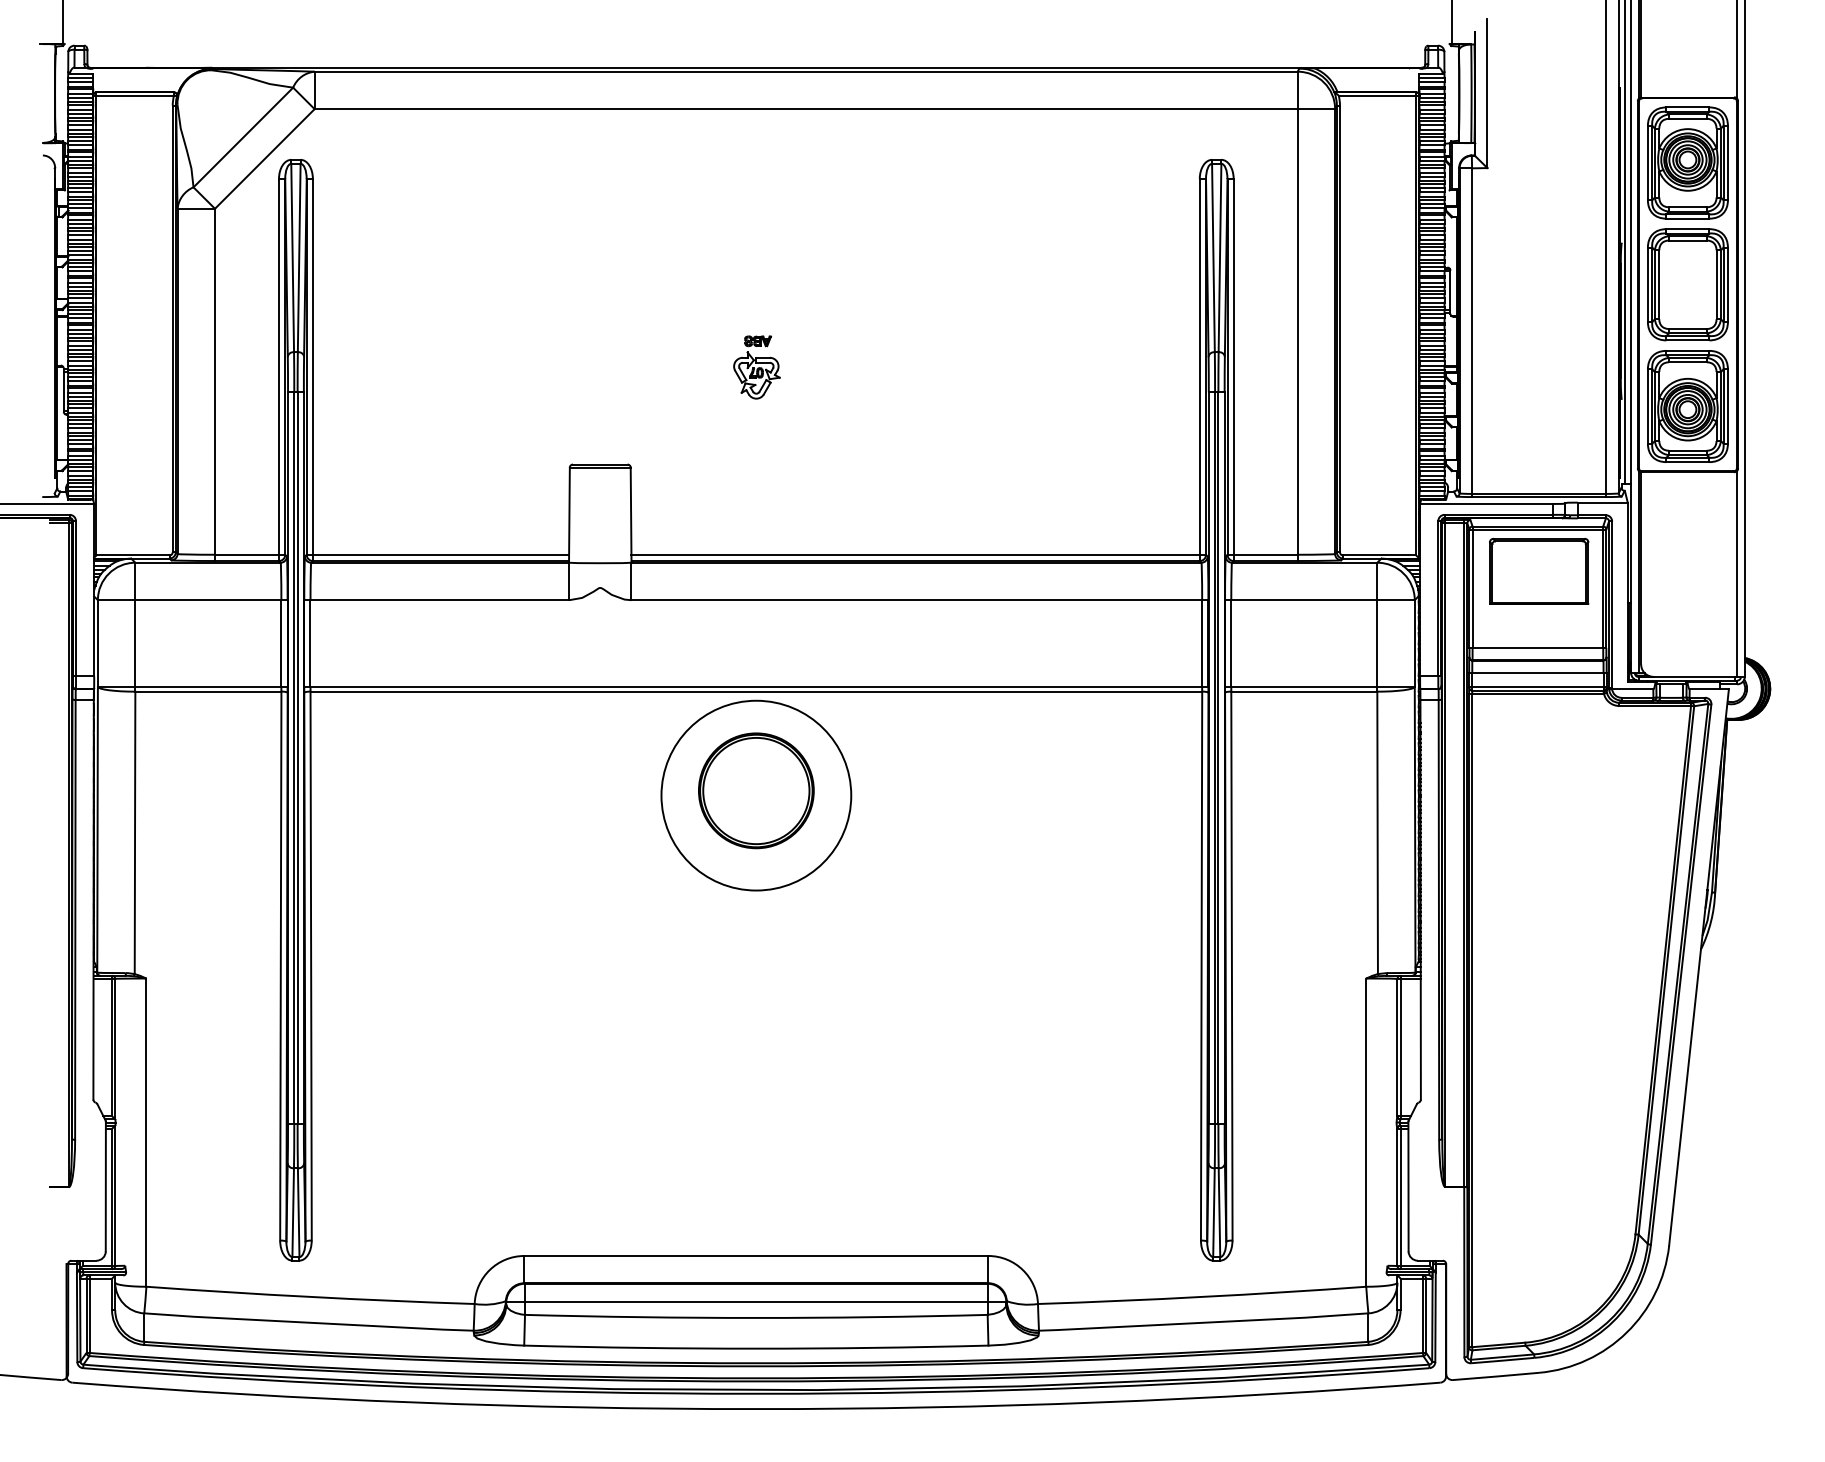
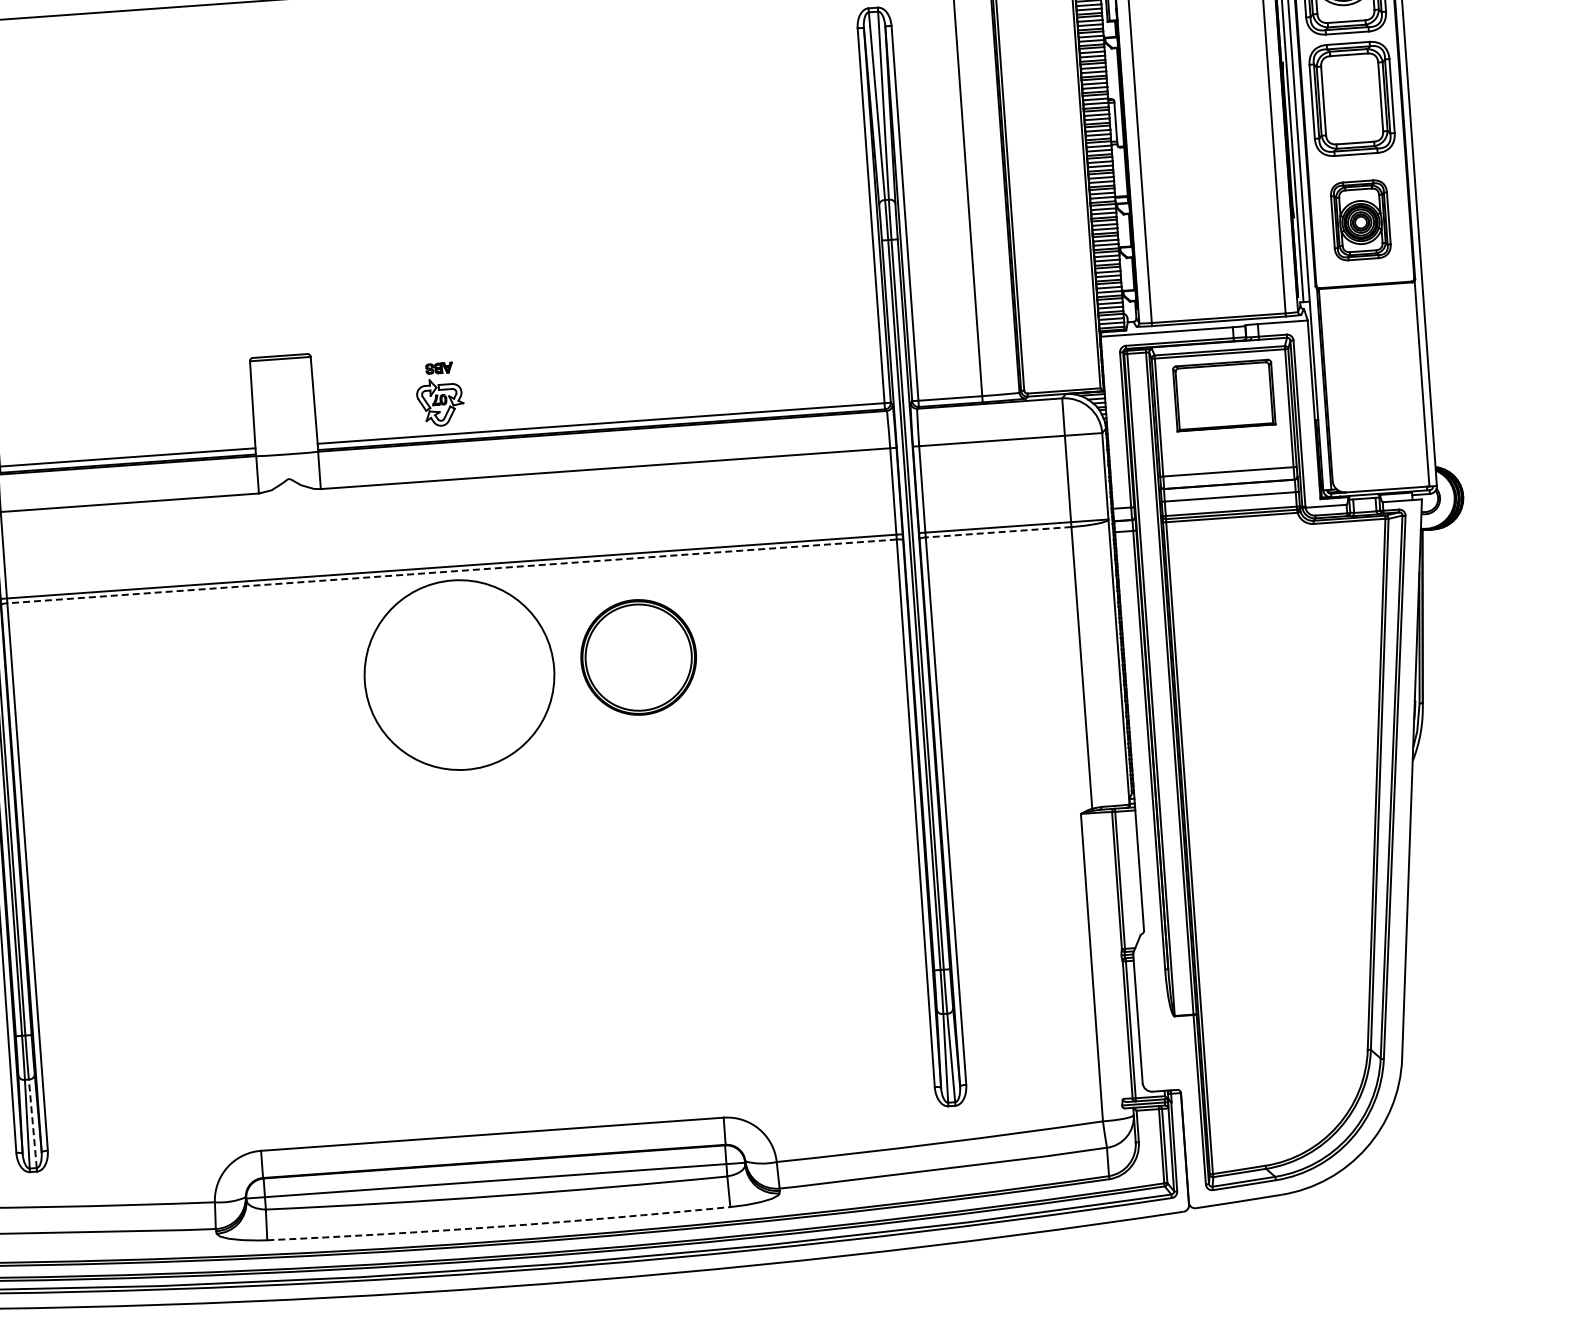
part: (756, 367) -> (439, 394), moved
part: (1687, 406) -> (1360, 220), size x0.7
line: (756, 691) -> (452, 571), solid -> dashed
line: (1303, 691) -> (997, 532), solid -> dashed
part: (756, 790) -> (638, 657), moved
line: (298, 1212) -> (32, 1123), solid -> dashed
arc: (756, 1348) -> (499, 1226), solid -> dashed

